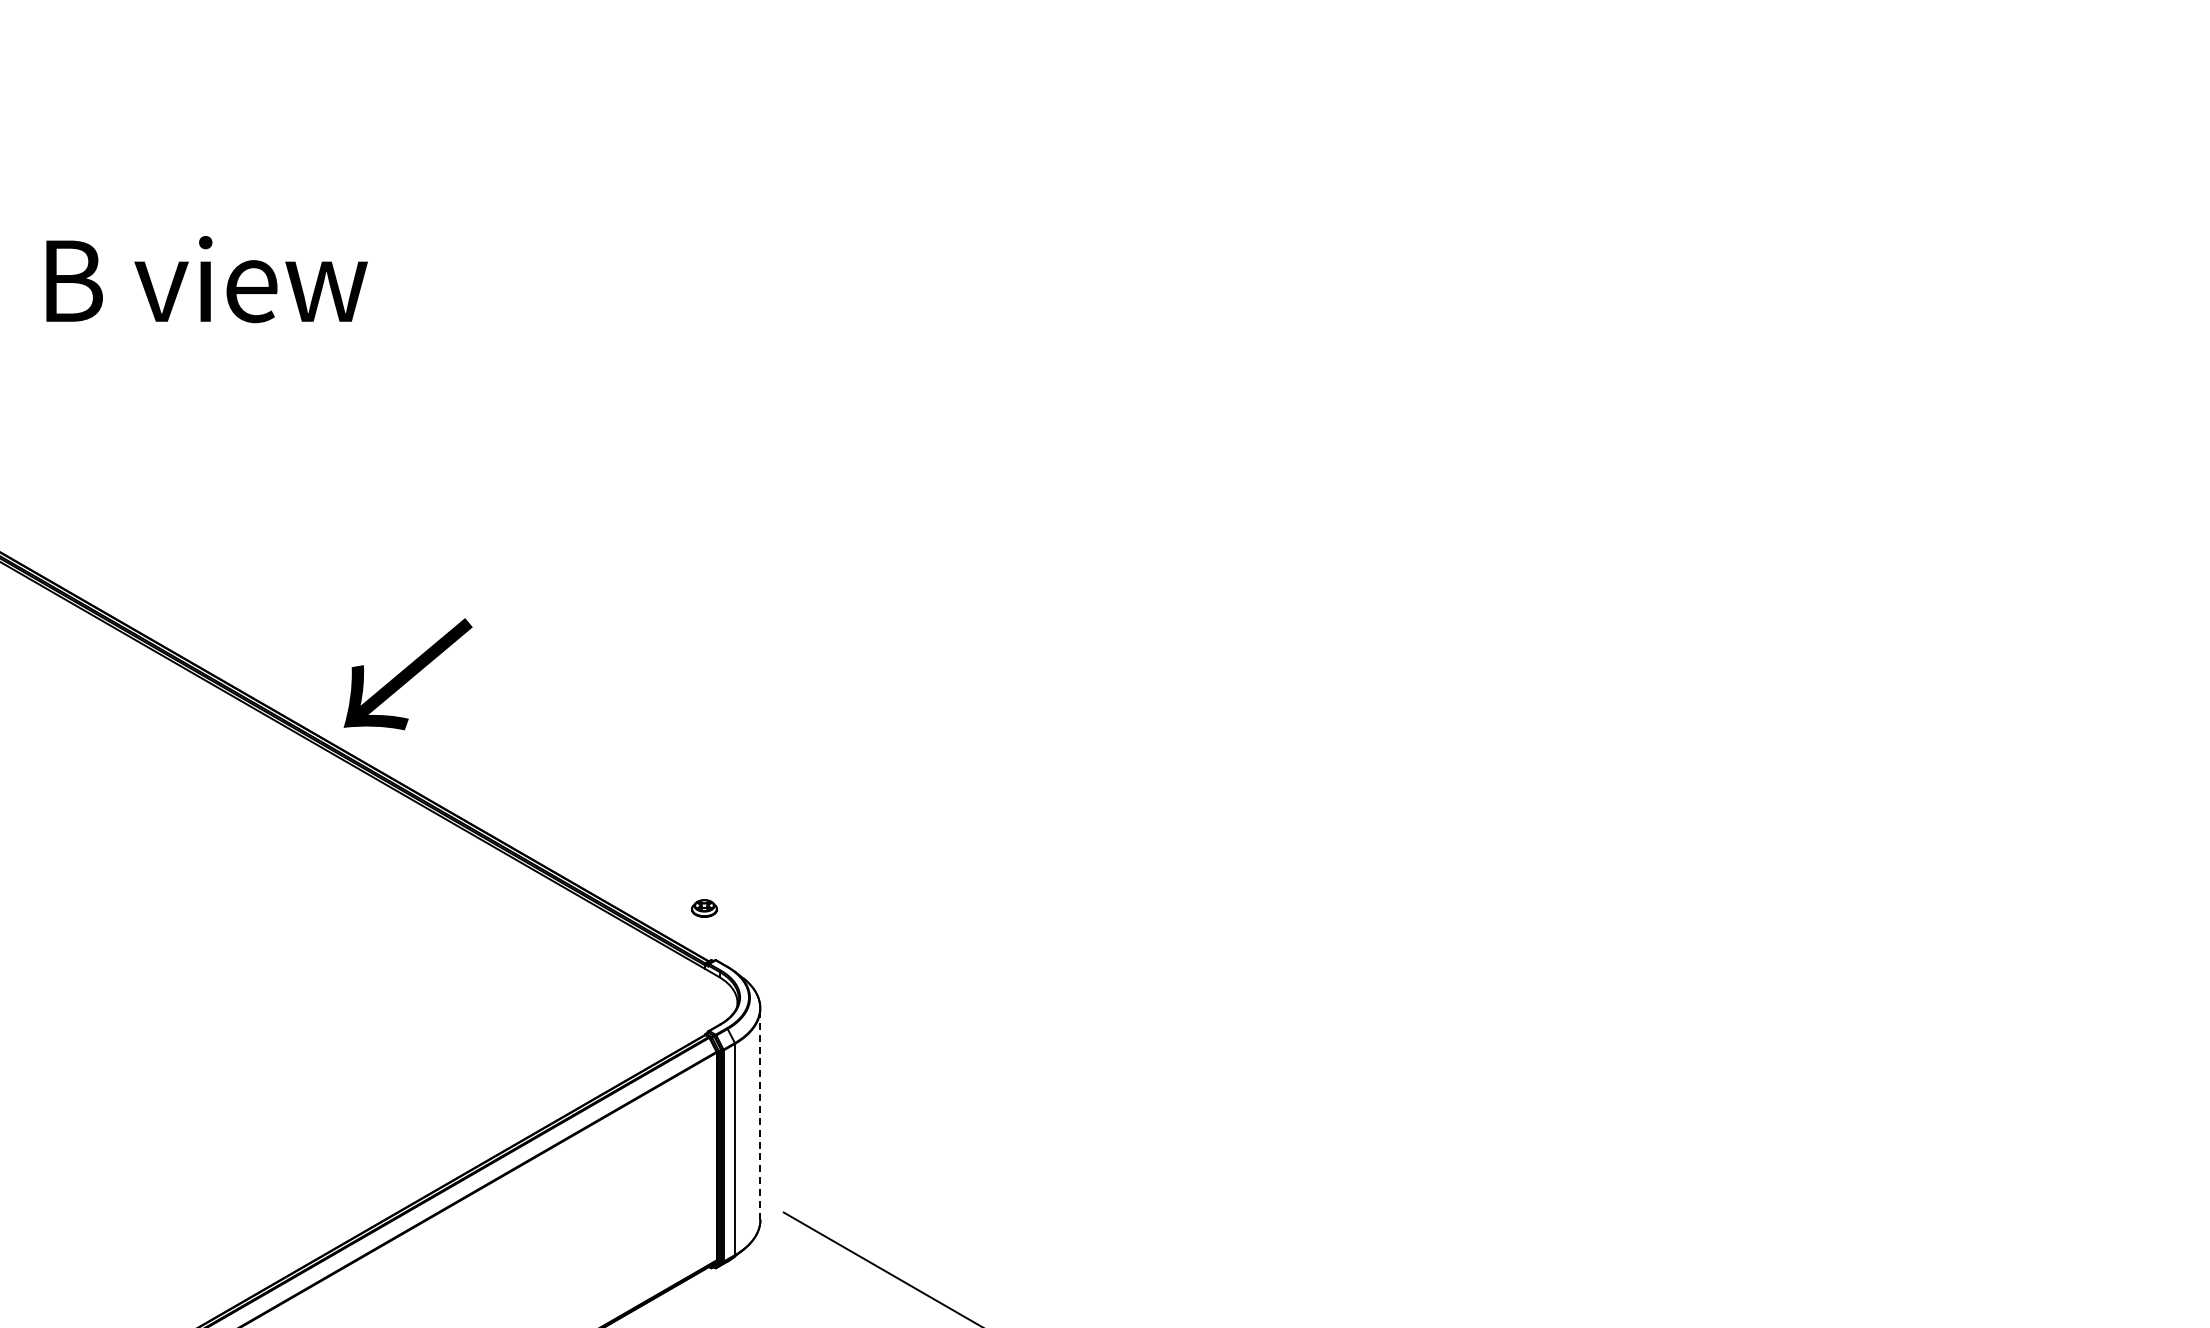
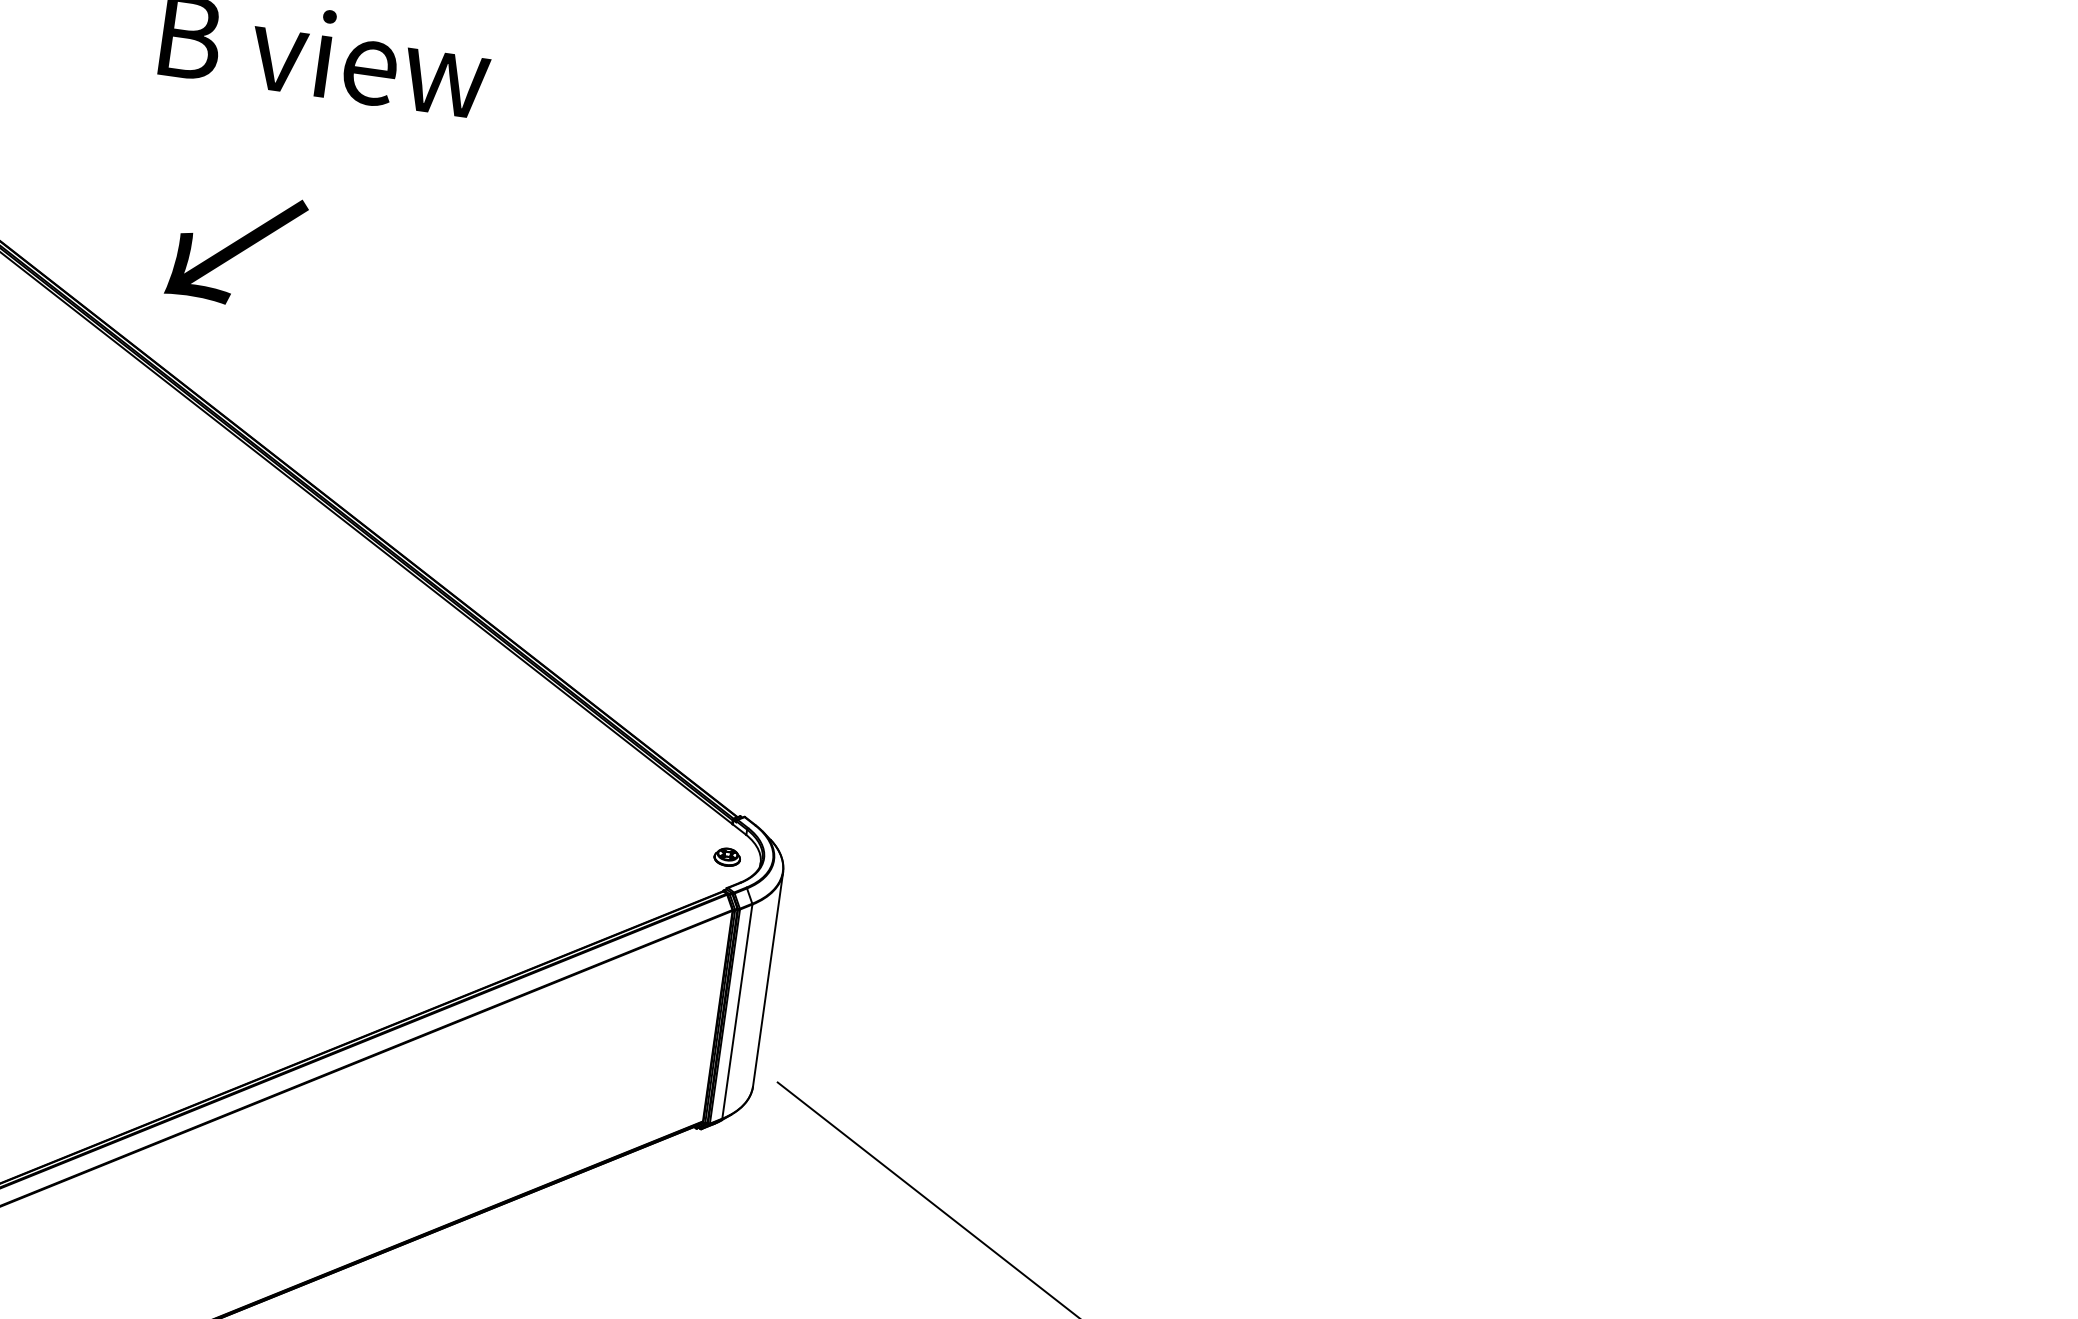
text: (407, 674) -> (236, 248), moved
part: (704, 908) -> (727, 857), moved
line: (760, 1114) -> (768, 979), dashed -> solid

